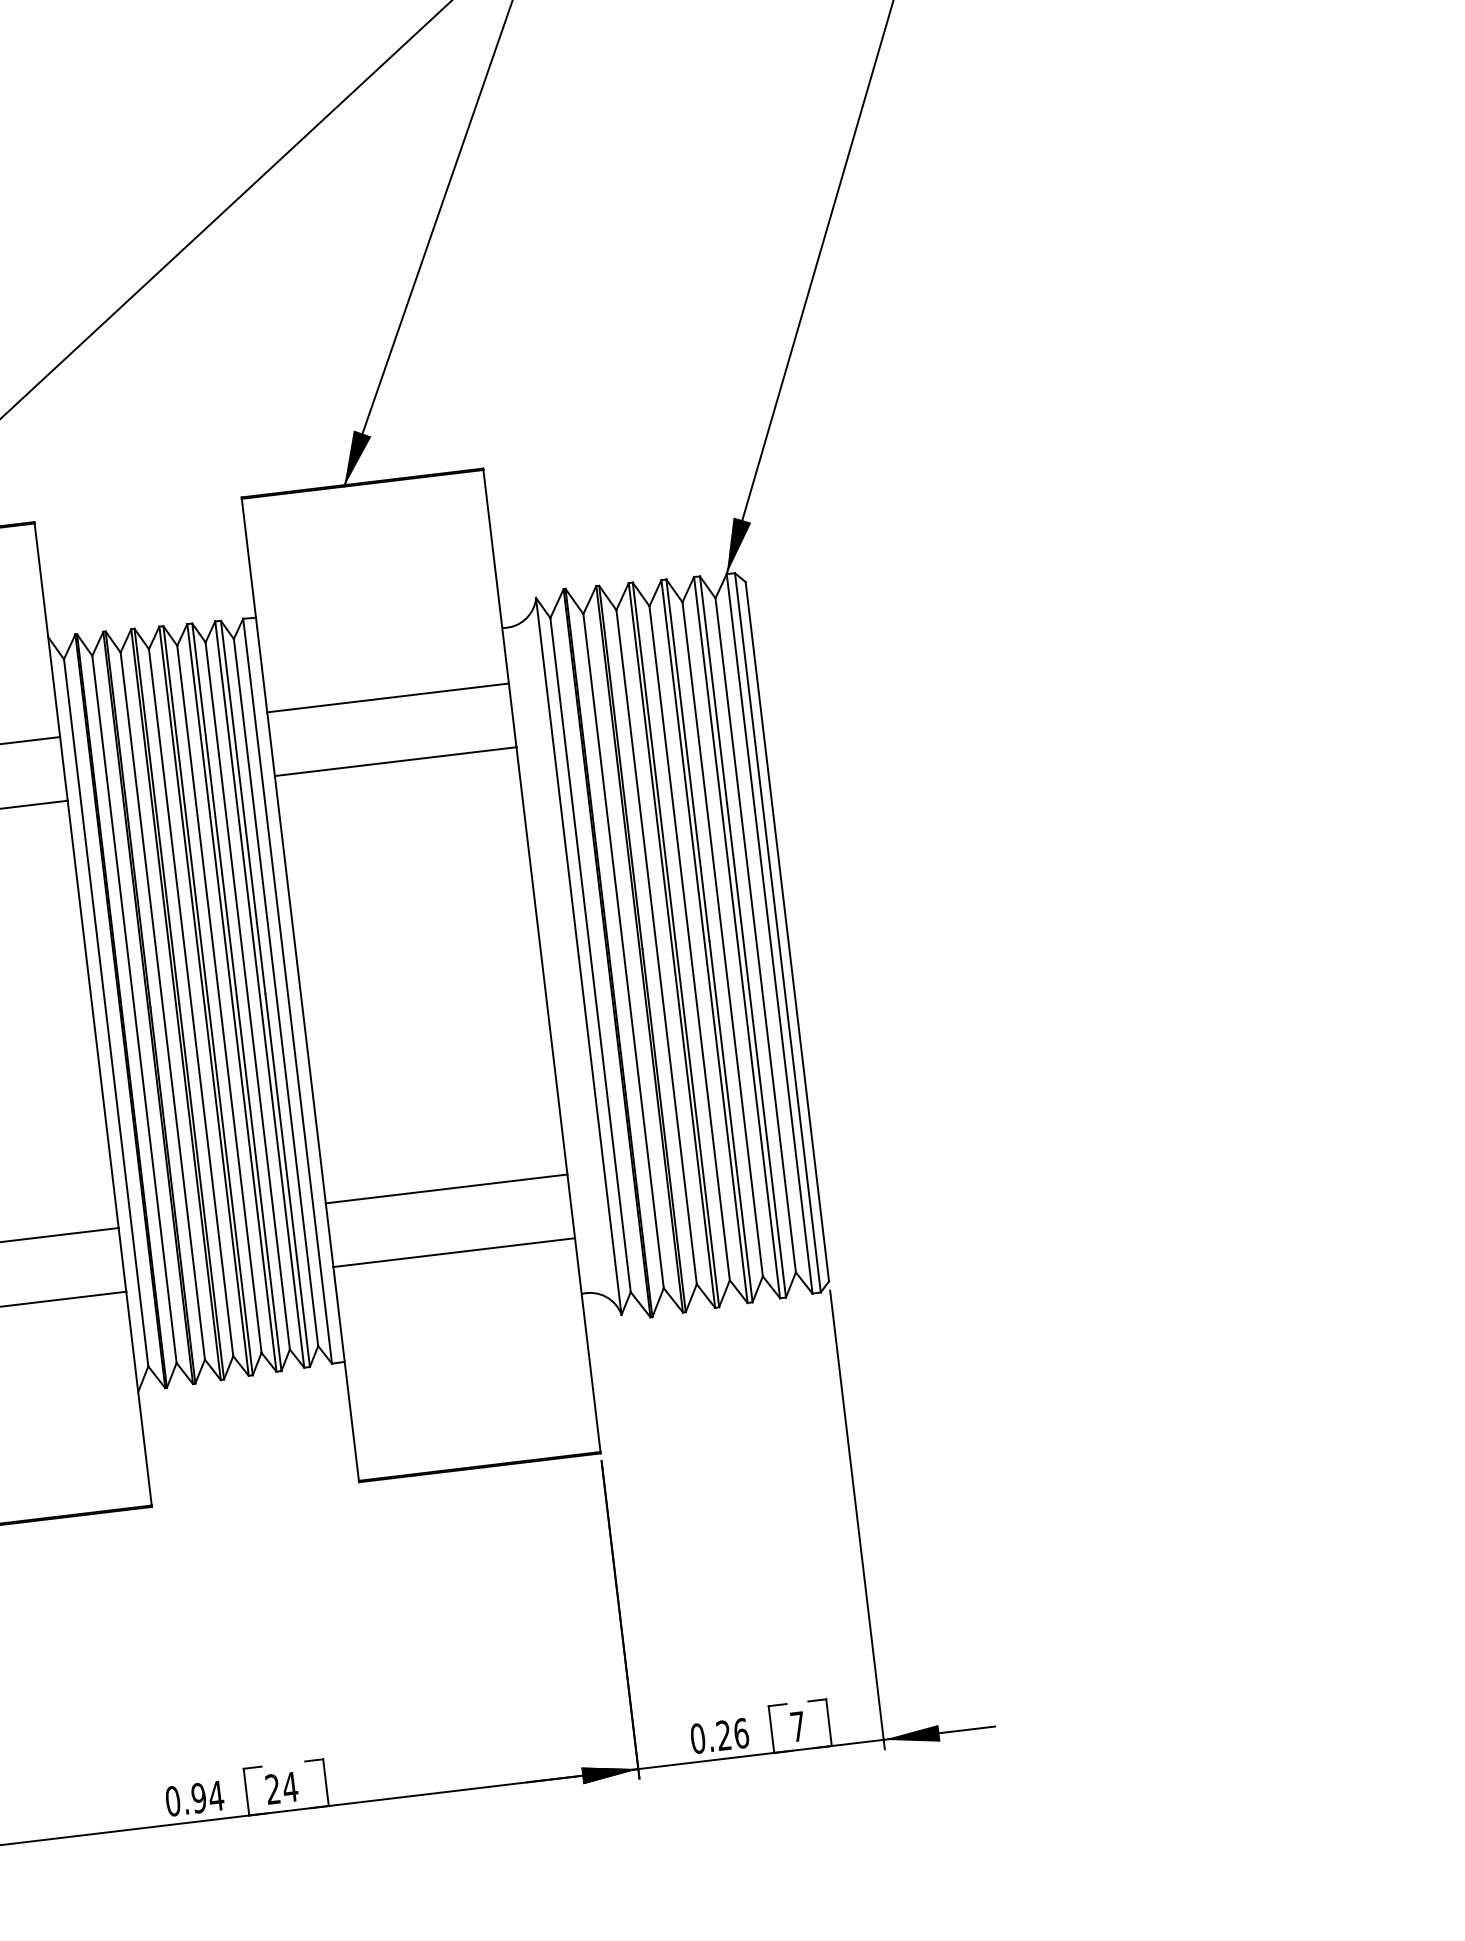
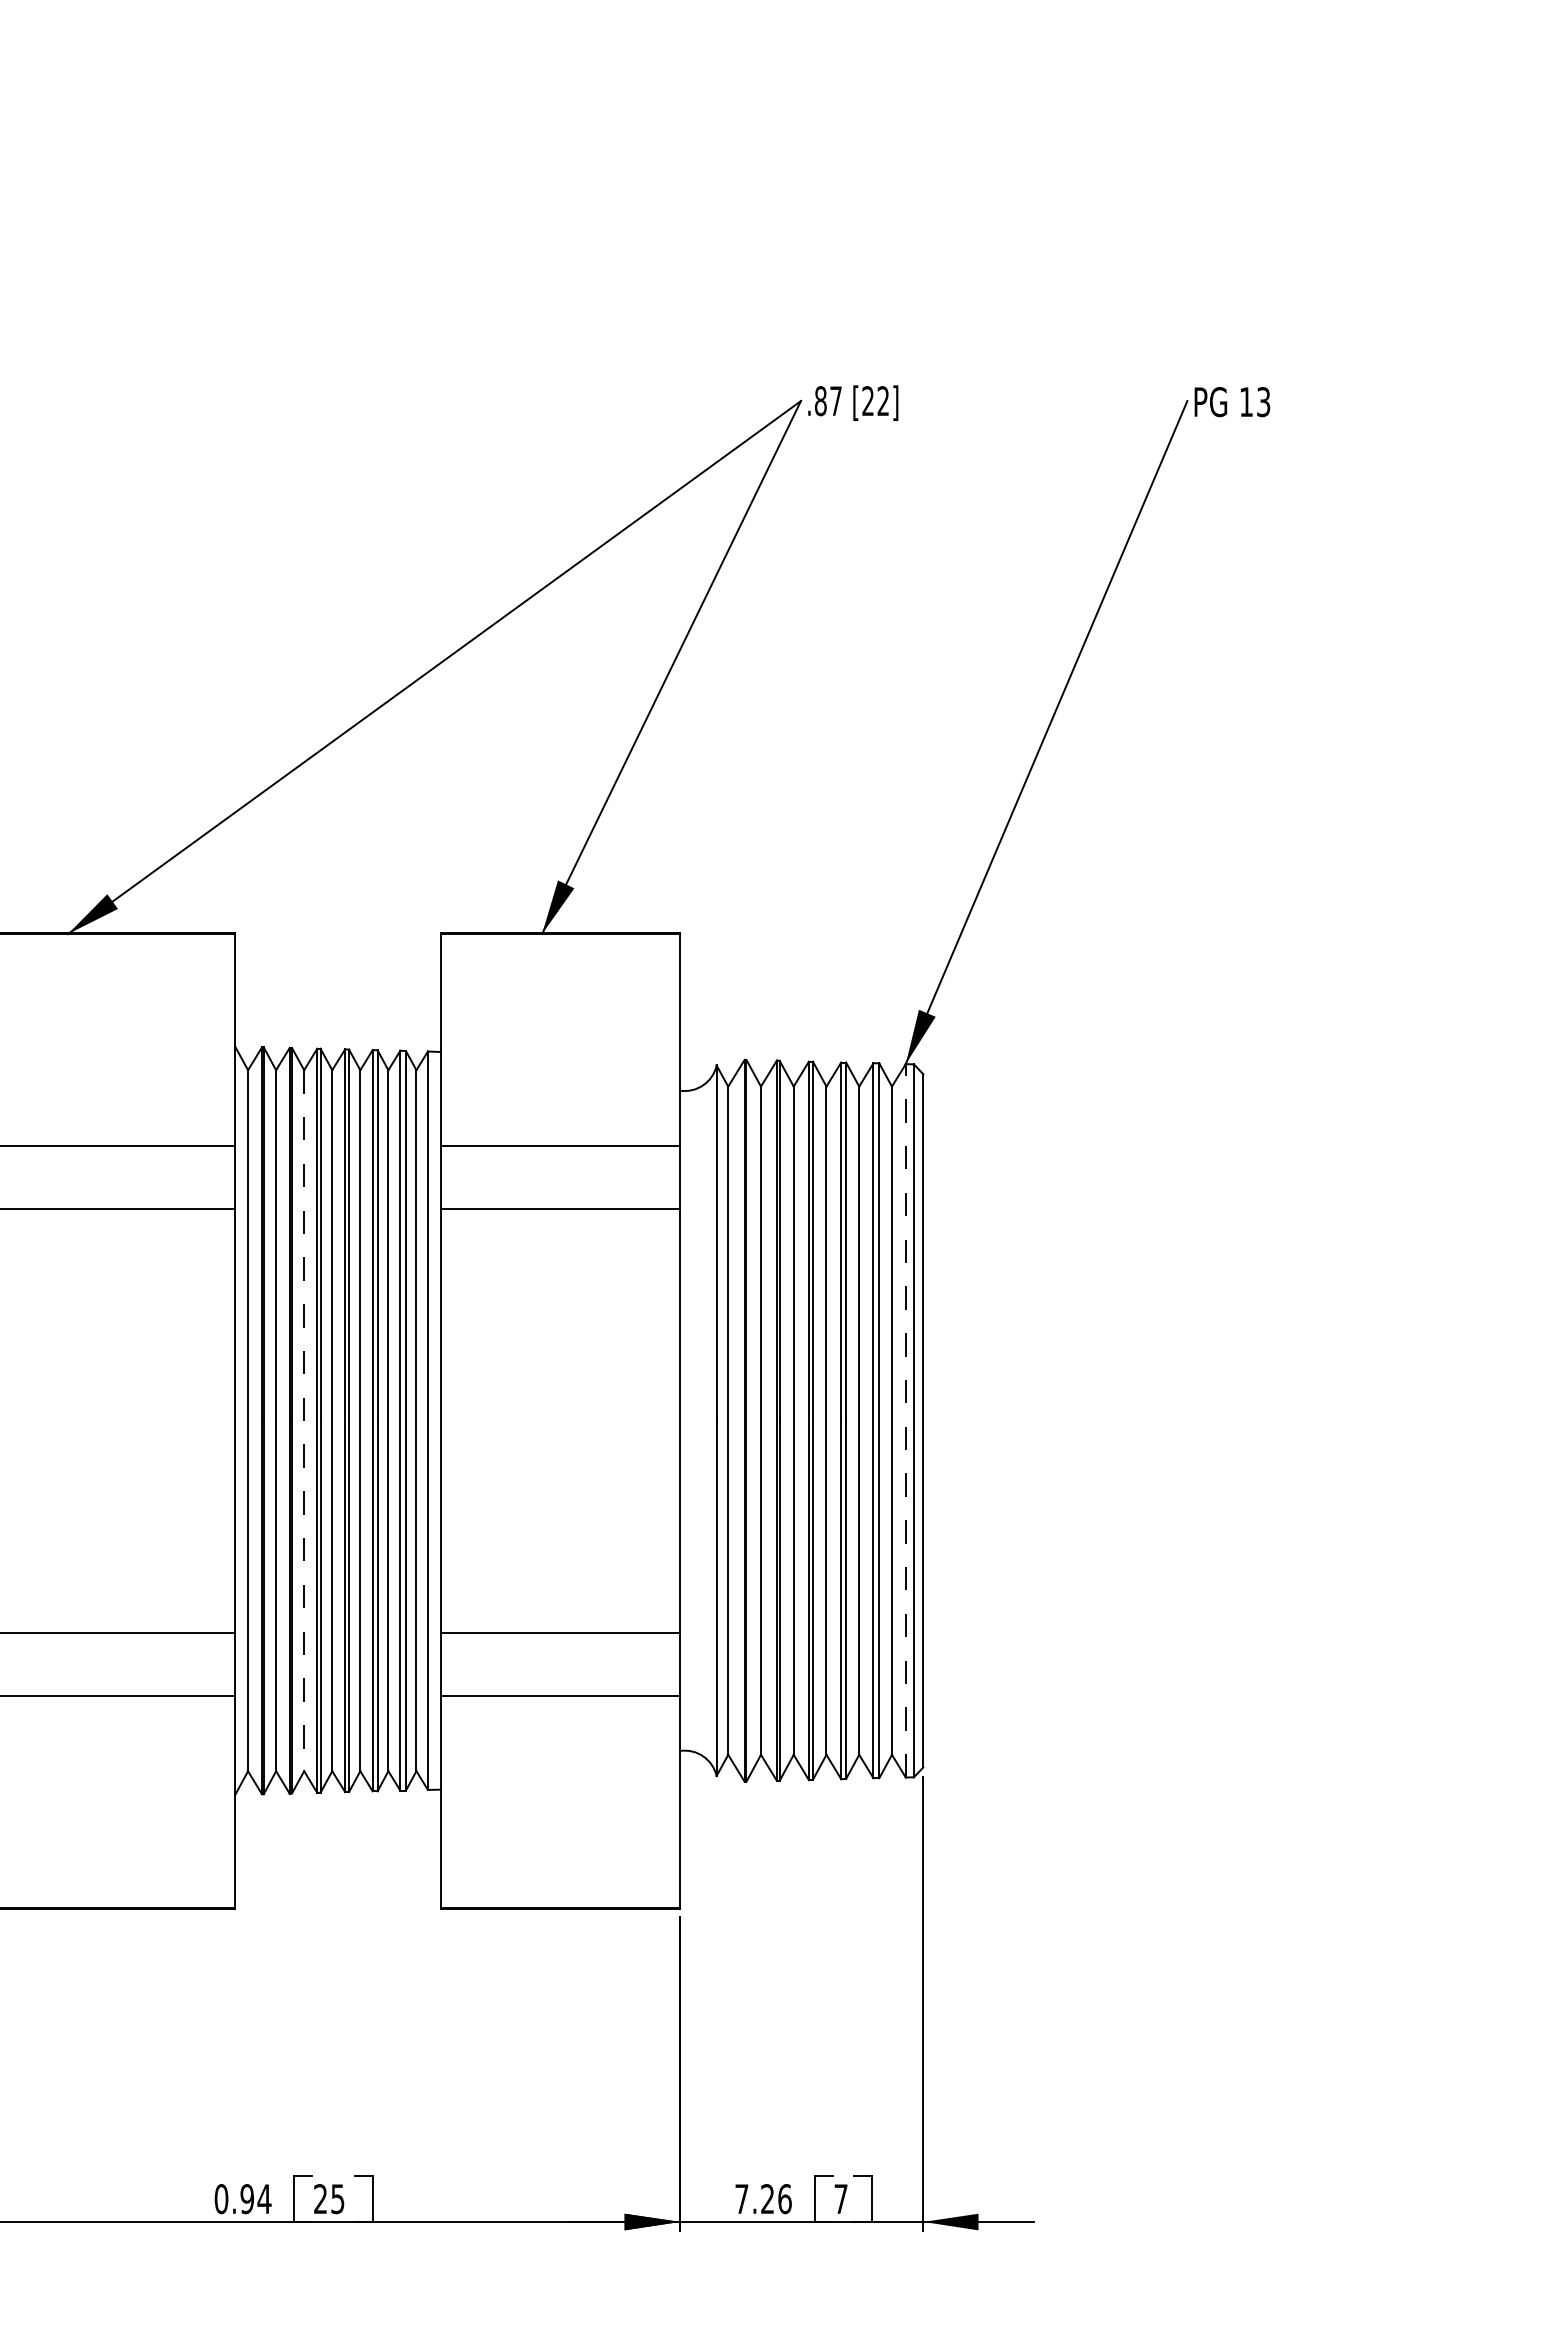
line: (769, 933) -> (905, 1420), solid -> dashed
line: (163, 1006) -> (304, 1421), solid -> dashed
text: (697, 1739) -> (741, 2199), 0.26 -> 7.26
text: (290, 1787) -> (337, 2199), 24 -> 25

